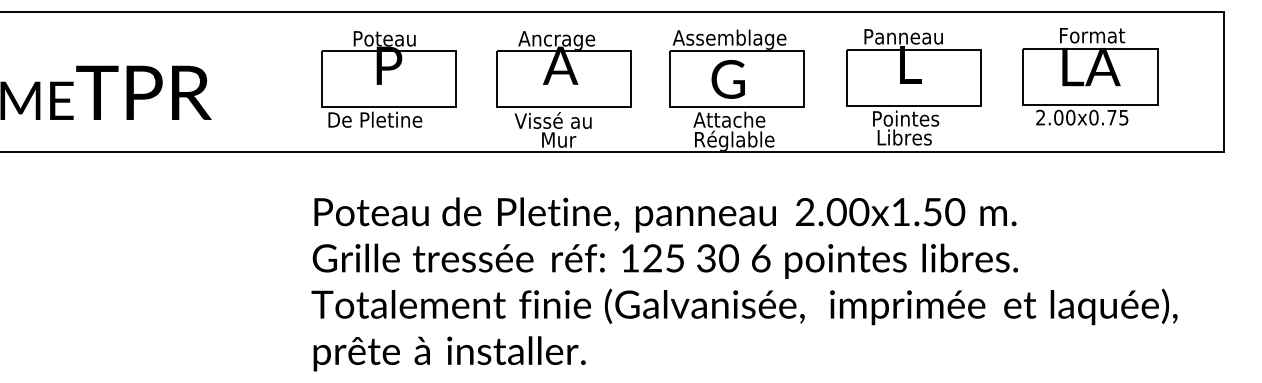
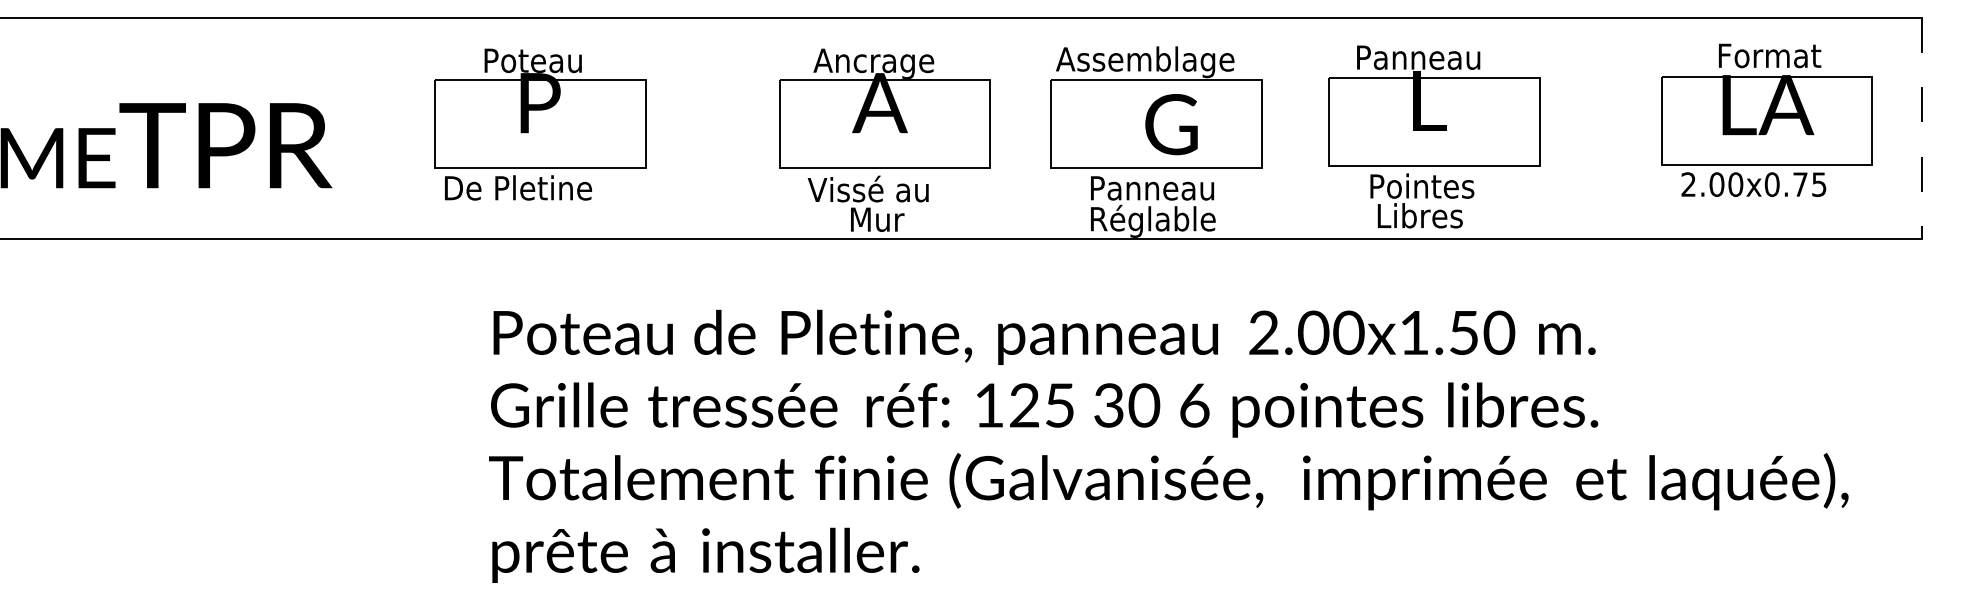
part: (1090, 76) -> (1766, 119), moved
part: (388, 79) -> (539, 124), moved
text: (727, 79) -> (1170, 124), moved
line: (1224, 82) -> (1922, 129), solid -> dashed
text: (733, 119) -> (1151, 187), Attache -> Panneau

